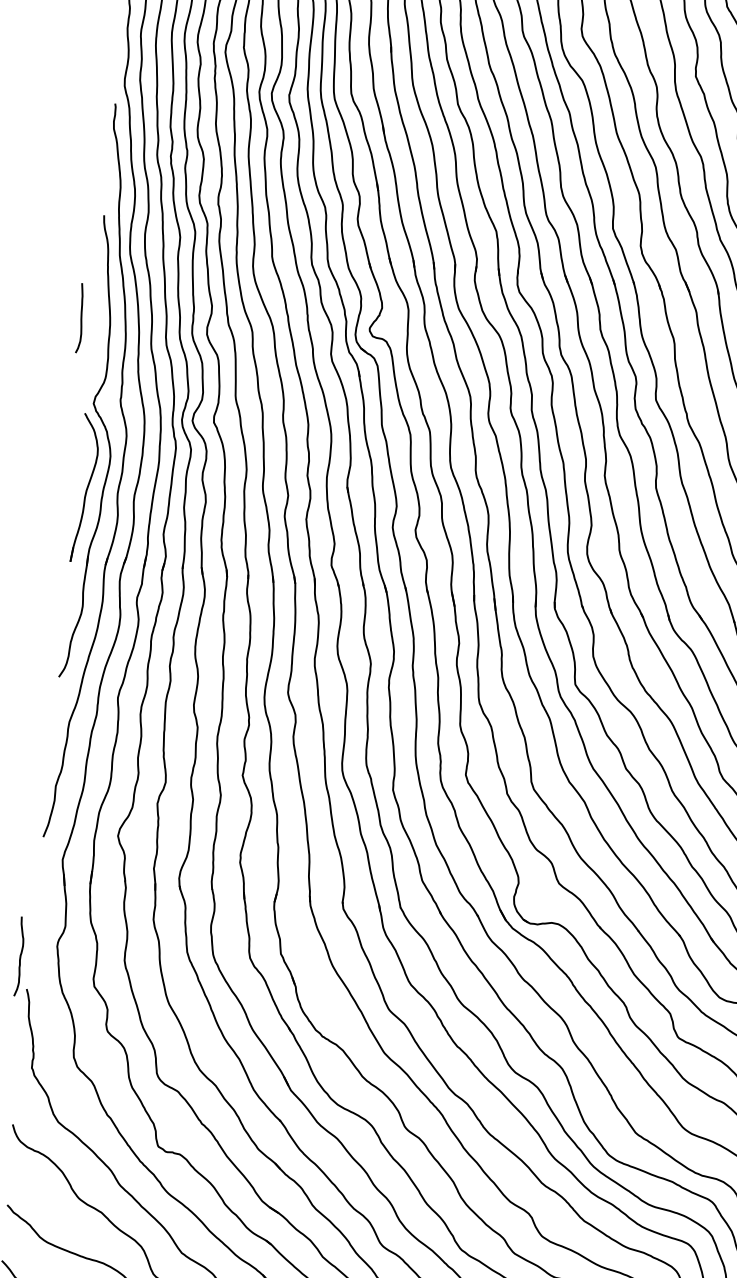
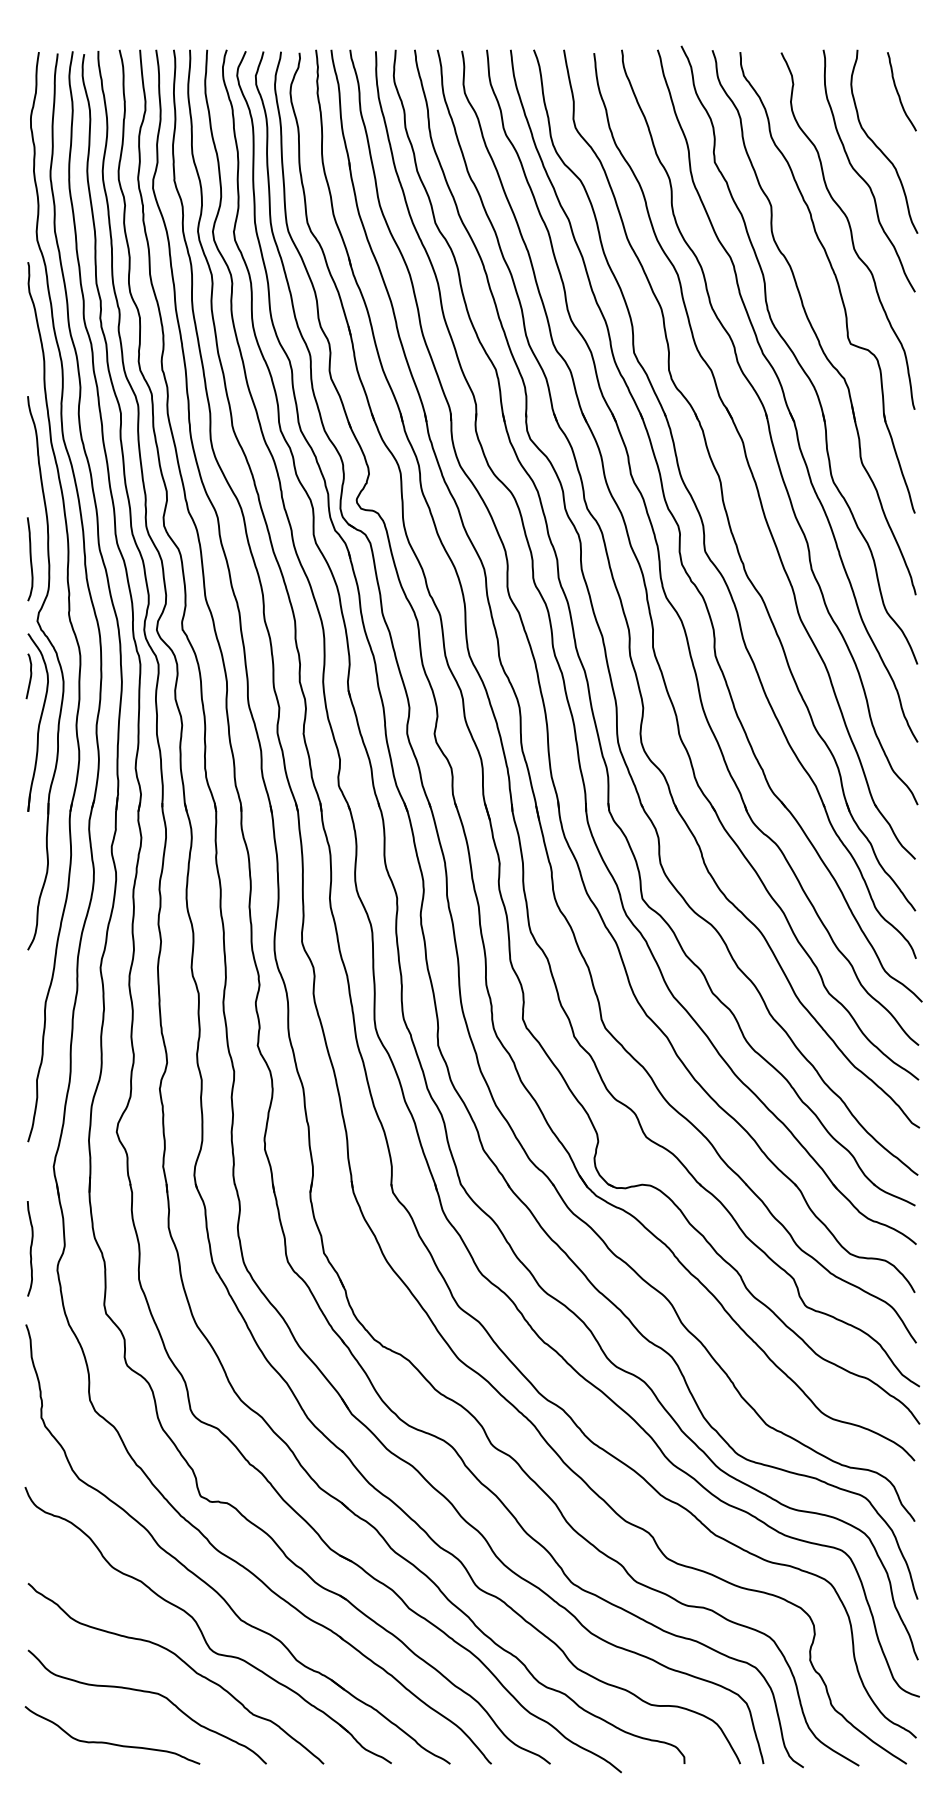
curve: (81, 318) -> (30, 559), moved
curve: (83, 449) -> (30, 676), added
curve: (20, 956) -> (30, 1248), moved

